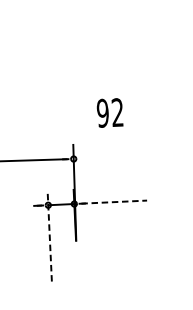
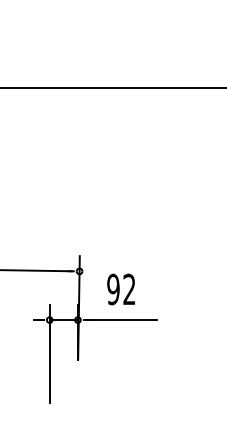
text: (109, 113) -> (120, 289), moved
line: (114, 202) -> (121, 320), dashed -> solid
line: (49, 236) -> (49, 353), dashed -> solid

